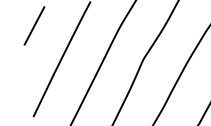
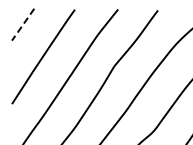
line: (33, 26) -> (22, 25), solid -> dashed

